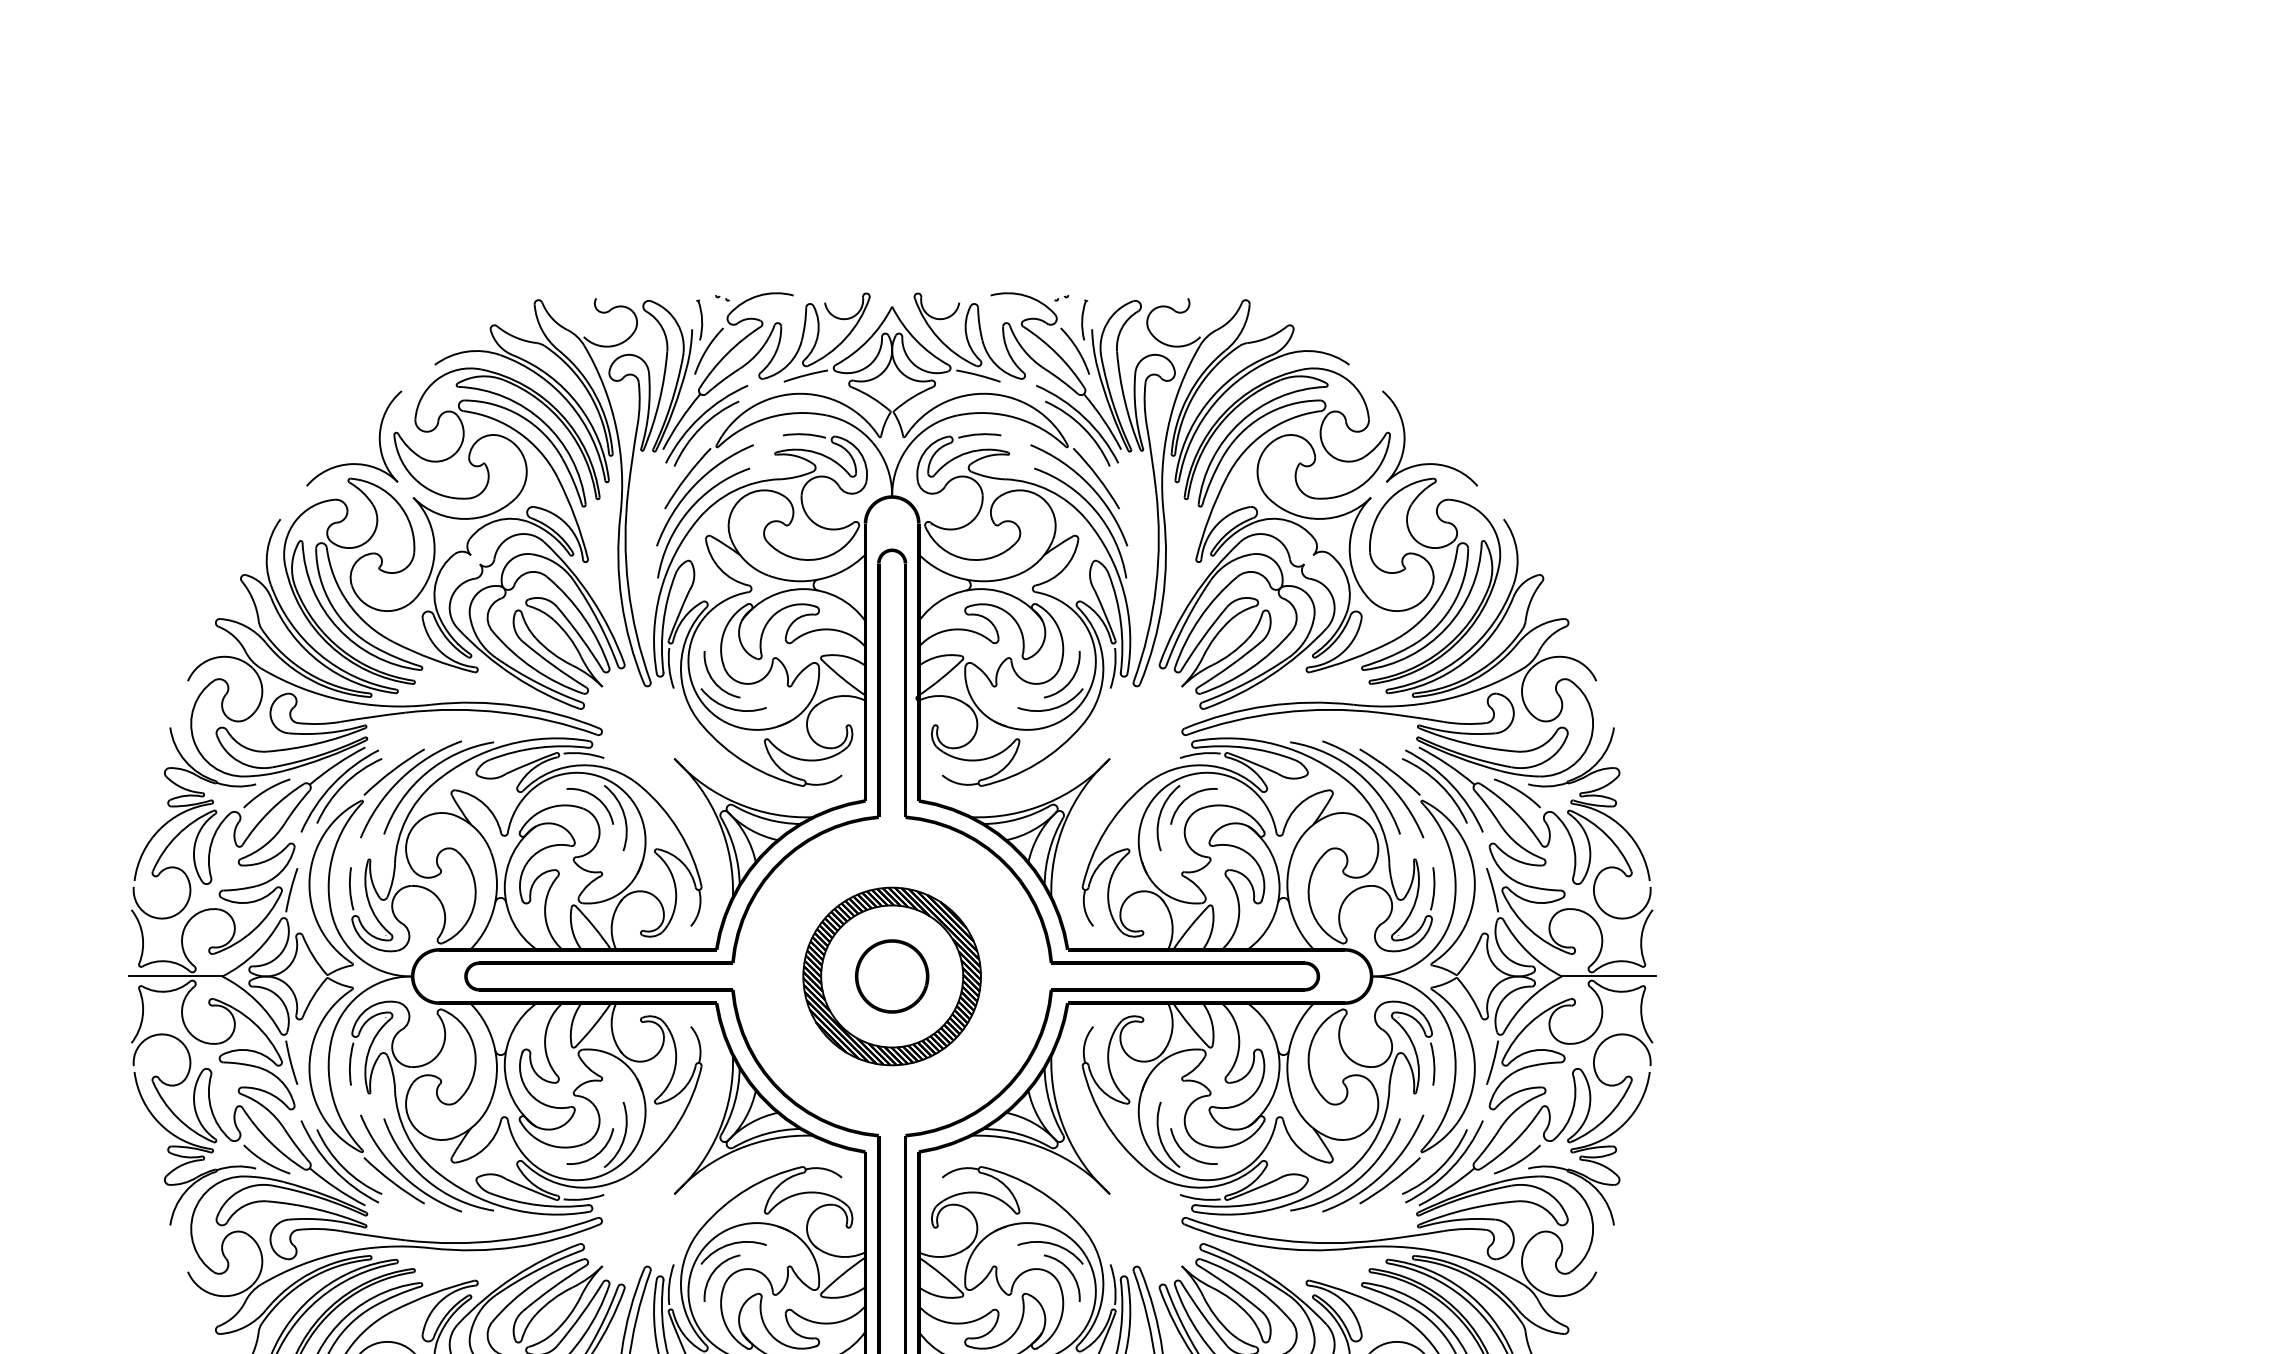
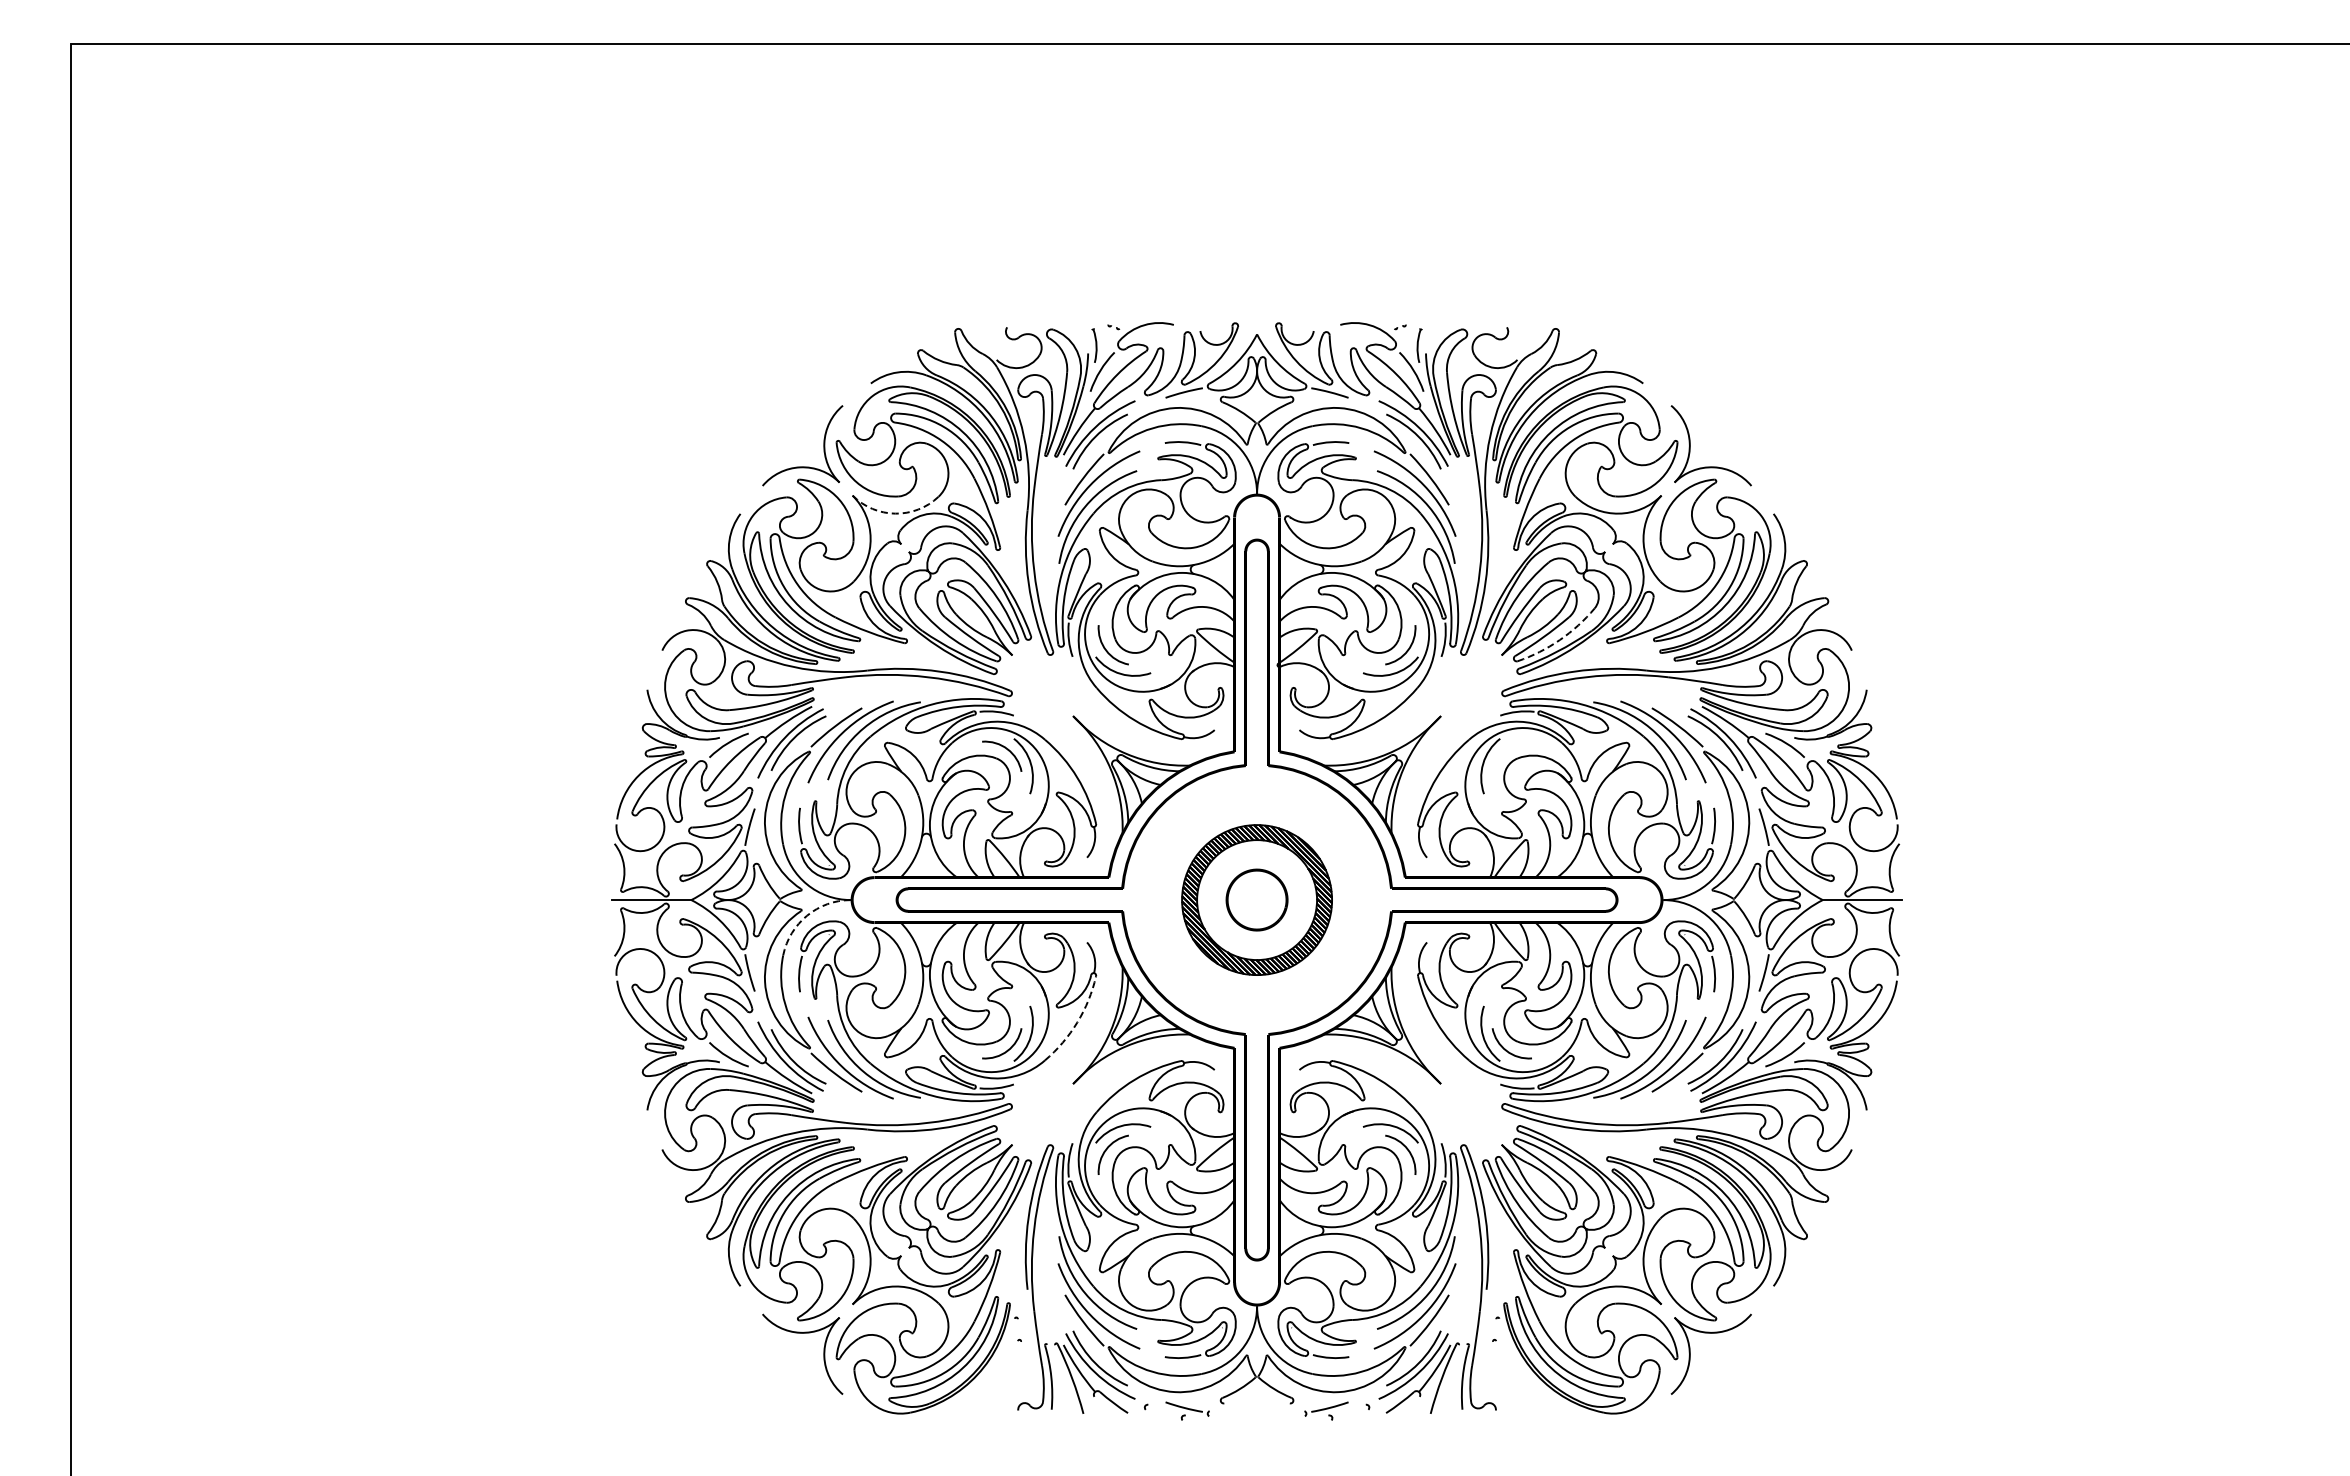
arc: (464, 518) -> (895, 513), solid -> dashed
arc: (1250, 669) -> (1559, 640), solid -> dashed
arc: (1189, 798) -> (1508, 749), removed
arc: (359, 994) -> (807, 915), solid -> dashed
arc: (679, 1121) -> (1077, 1022), solid -> dashed

